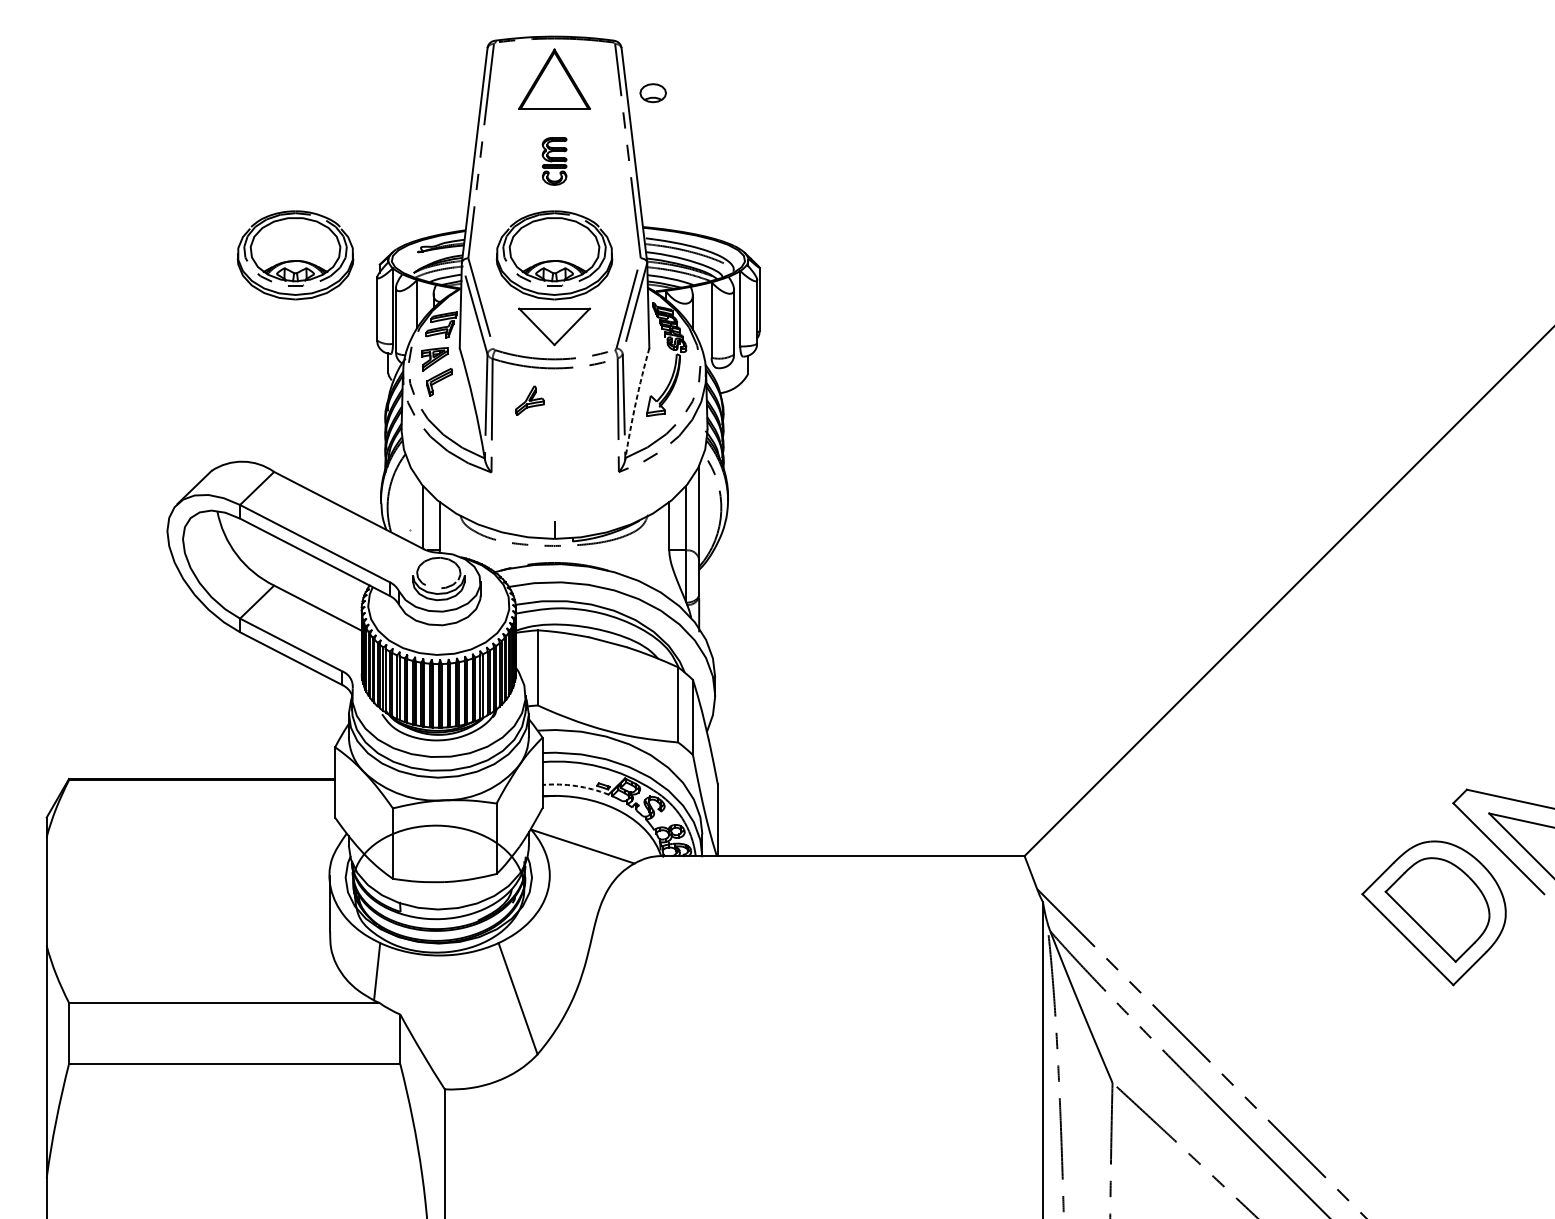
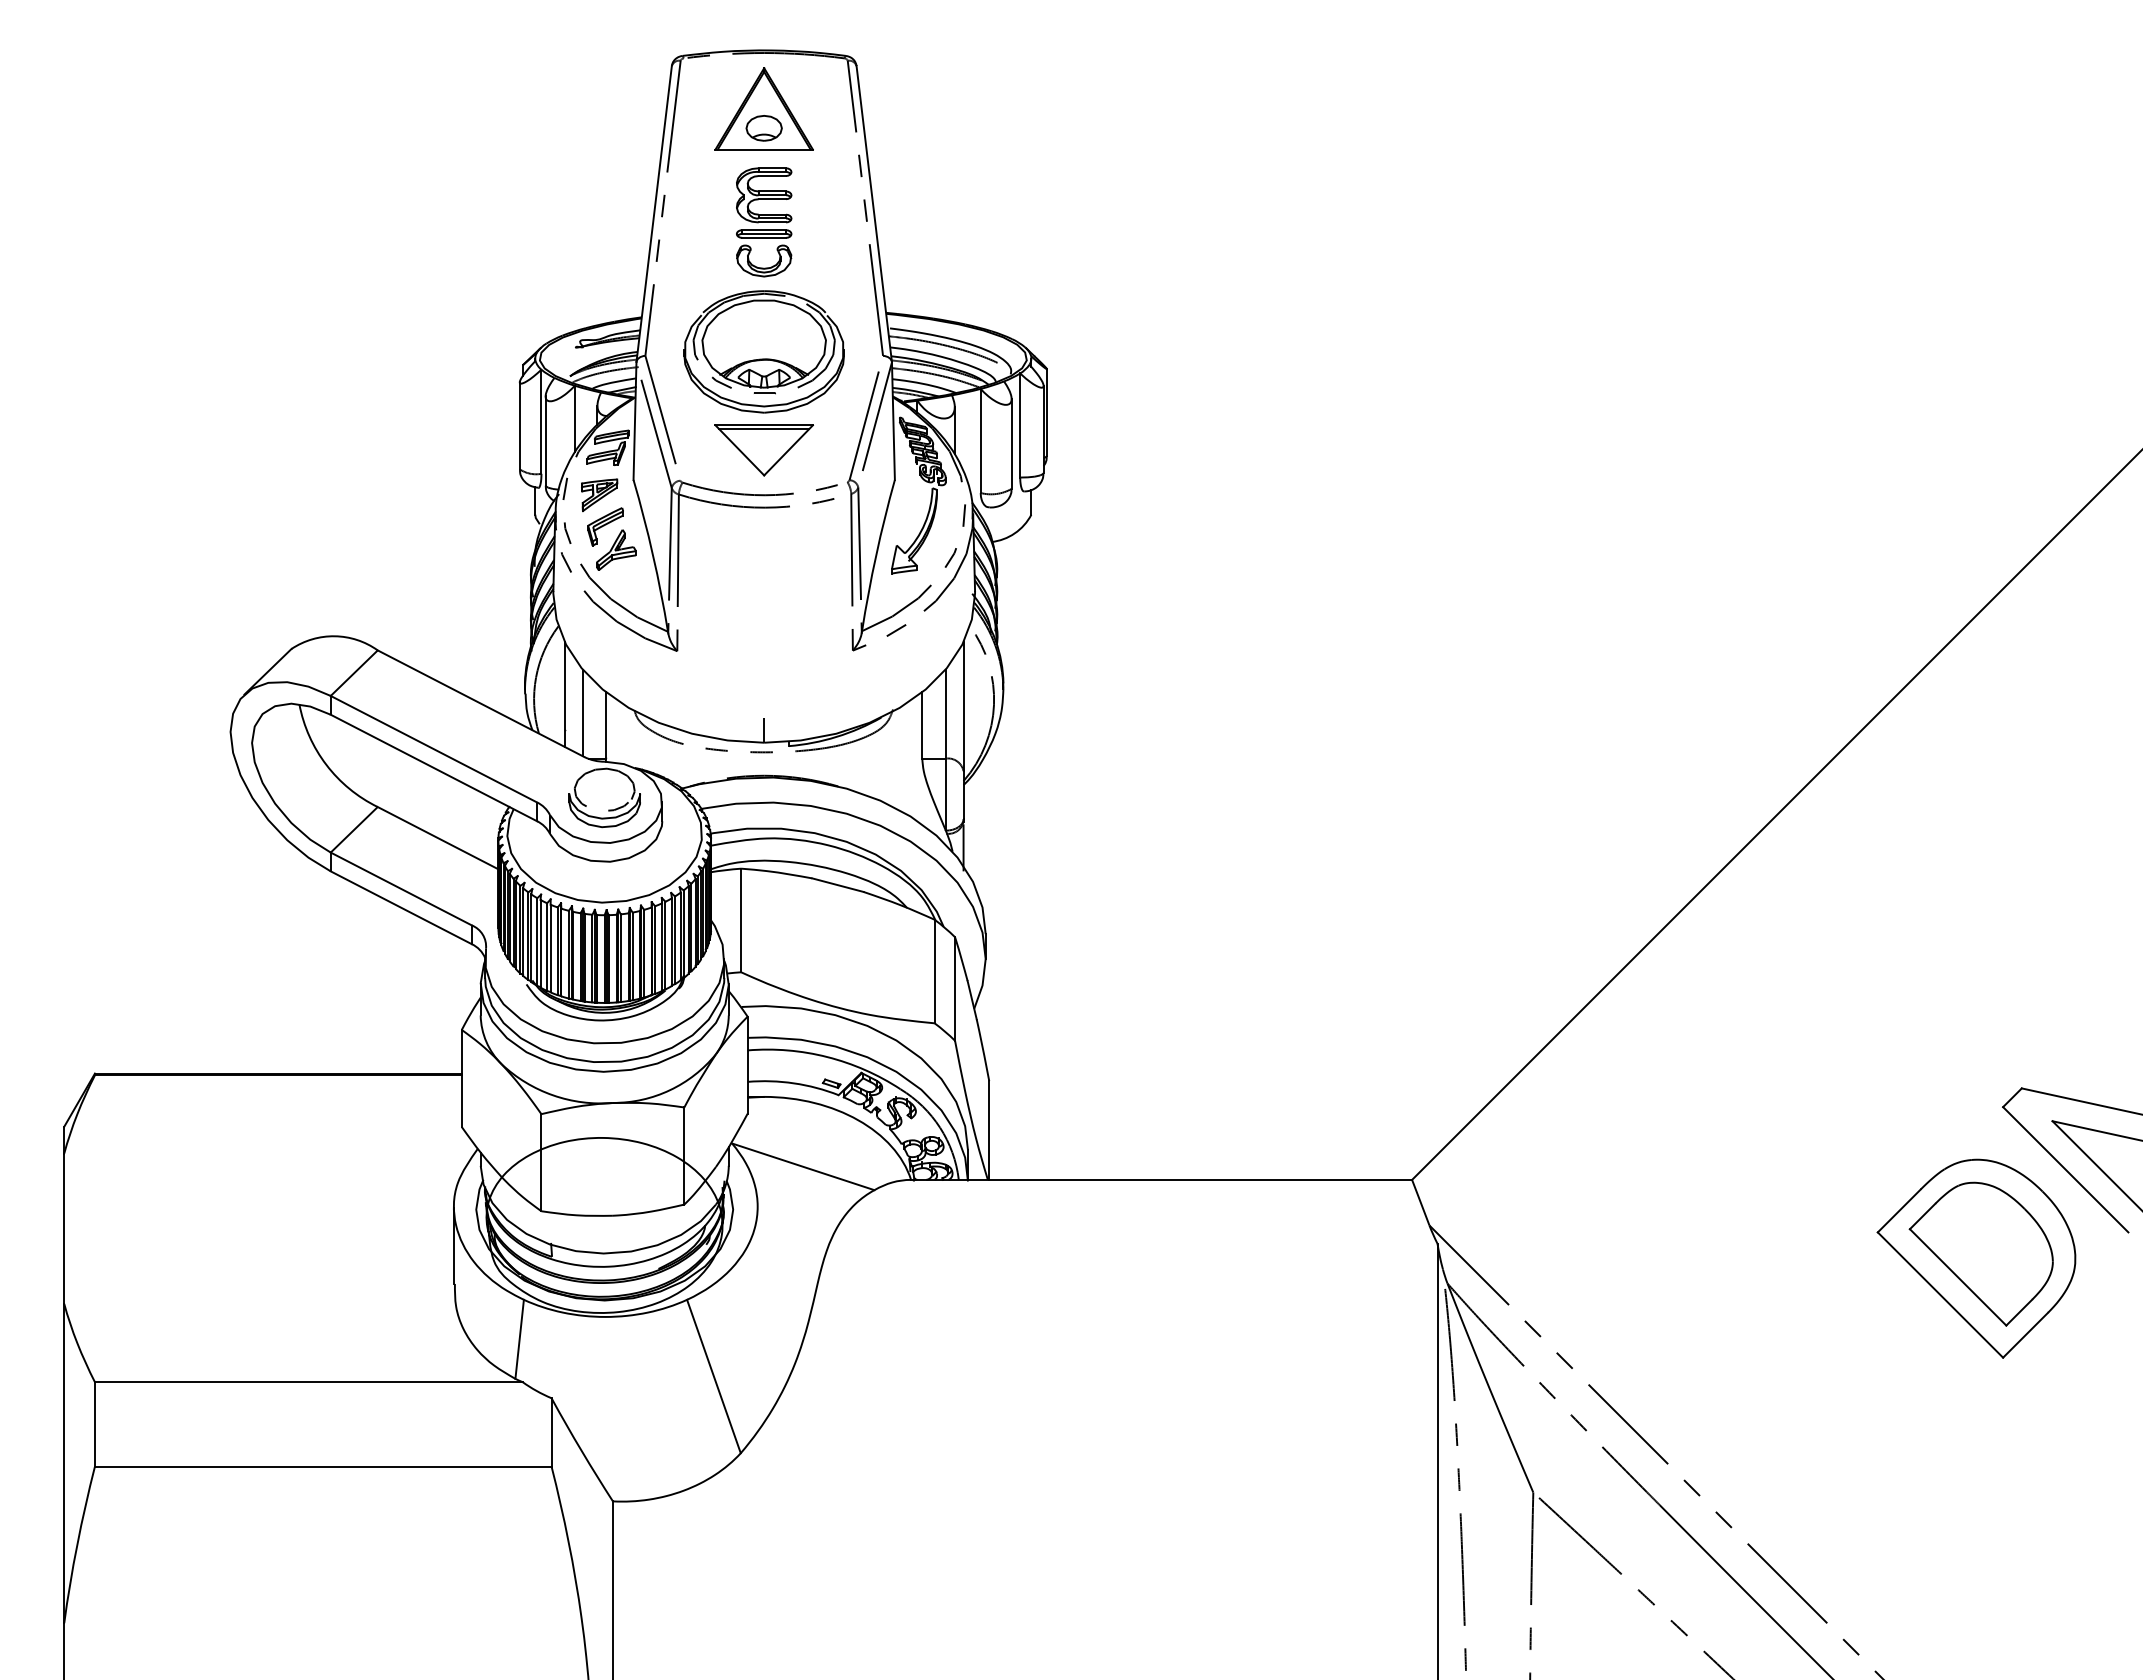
part: (652, 93) -> (763, 128), moved
part: (554, 161) -> (764, 222), size x1.67
part: (295, 255) -> (406, 351), removed
line: (554, 311) -> (764, 429), added
part: (530, 400) -> (616, 549), moved
arc: (636, 403) -> (876, 555), dashed -> solid
line: (409, 503) -> (564, 694), added
arc: (575, 786) -> (793, 1083), dashed -> solid

